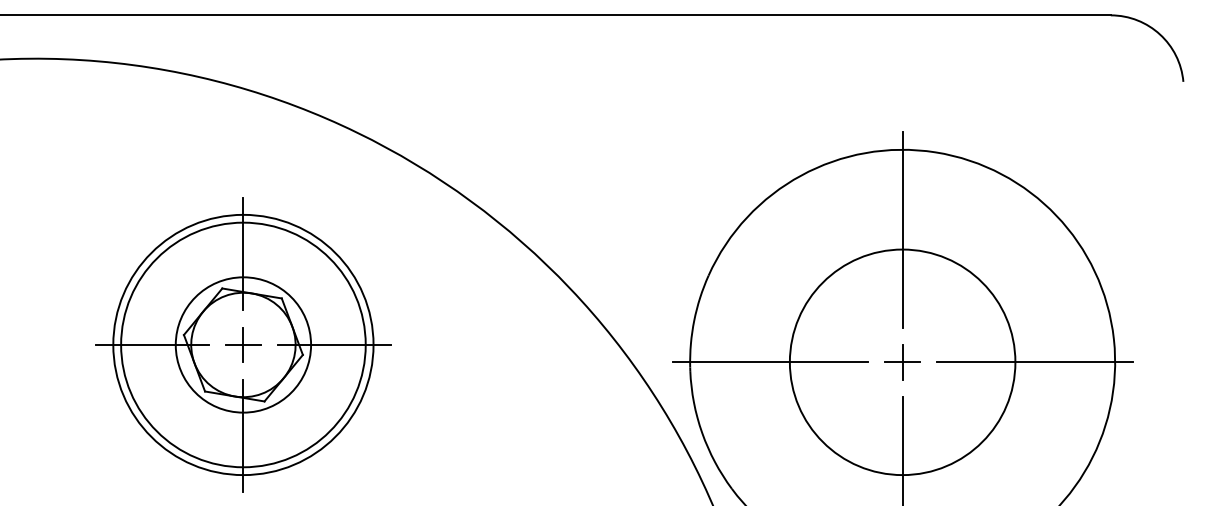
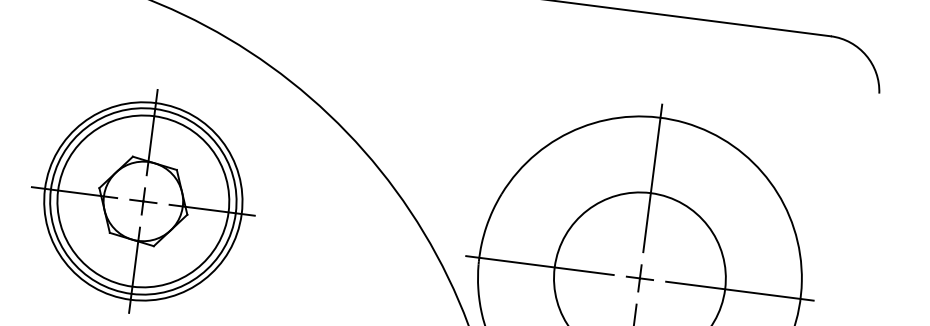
circle: (243, 344) -> (143, 201), size x1.67

